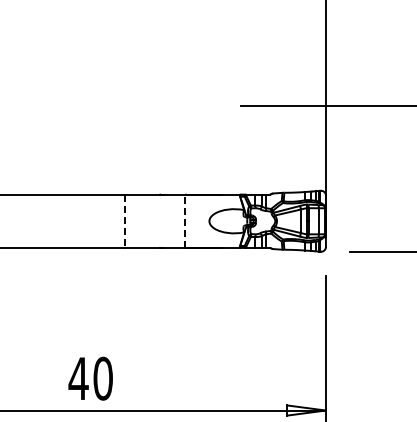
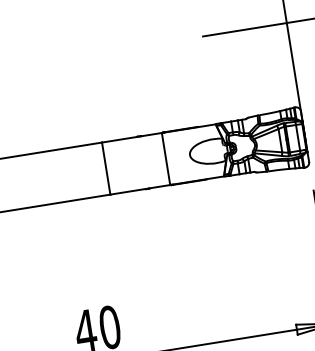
line: (185, 220) -> (166, 158), dashed -> solid
line: (124, 221) -> (106, 168), dashed -> solid

